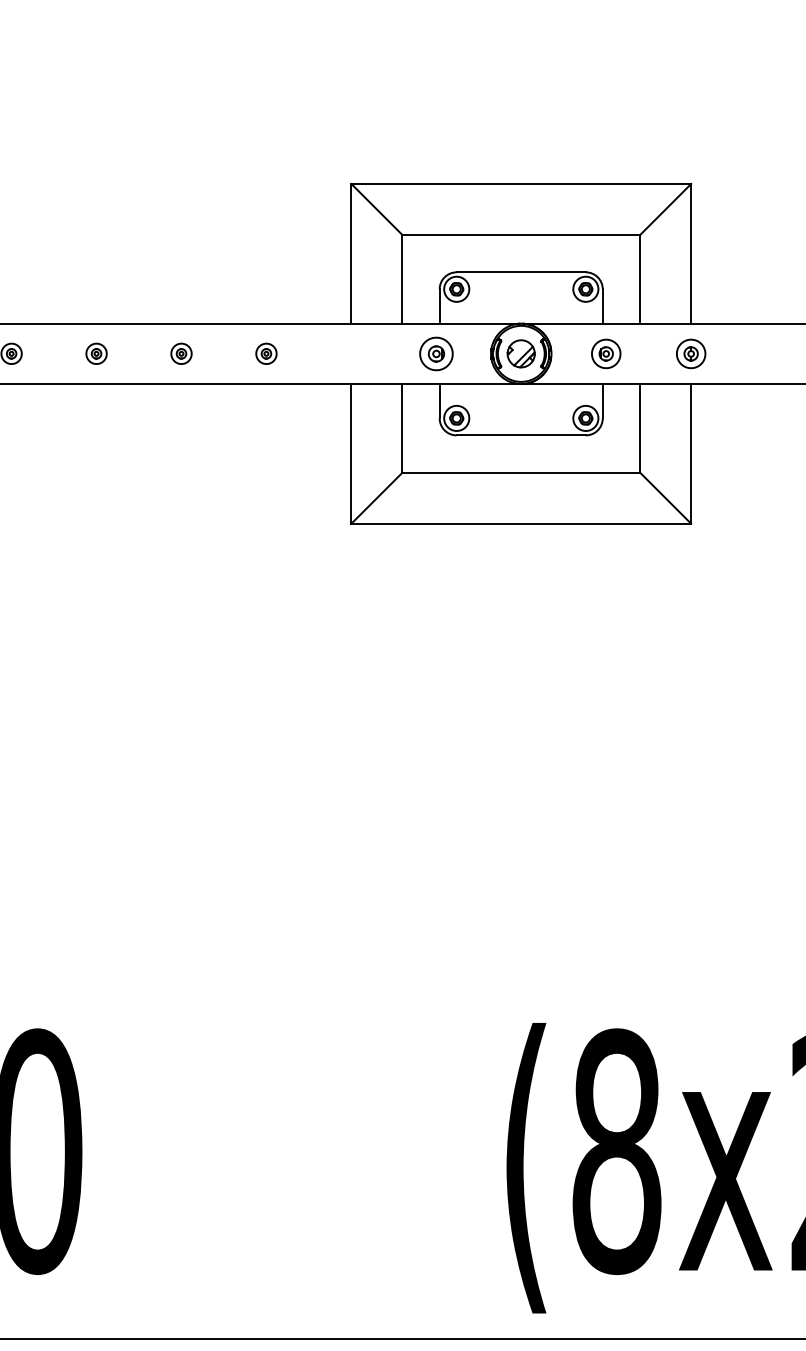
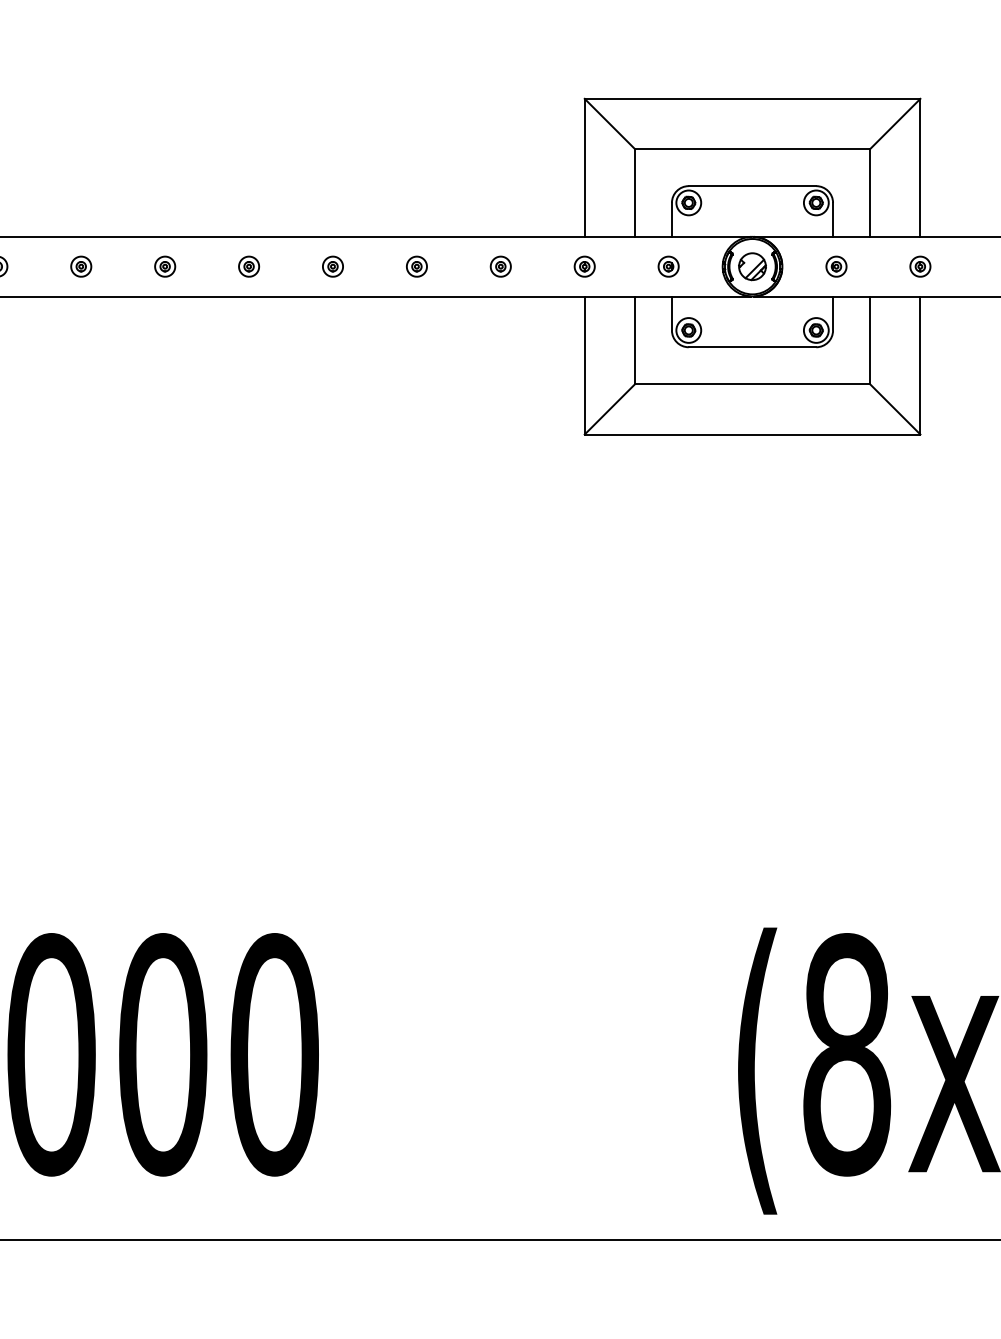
part: (351, 353) -> (584, 266), added
part: (436, 353) -> (668, 266), size x0.62
part: (606, 353) -> (836, 266), size x0.71
part: (691, 353) -> (920, 266), size x0.71

